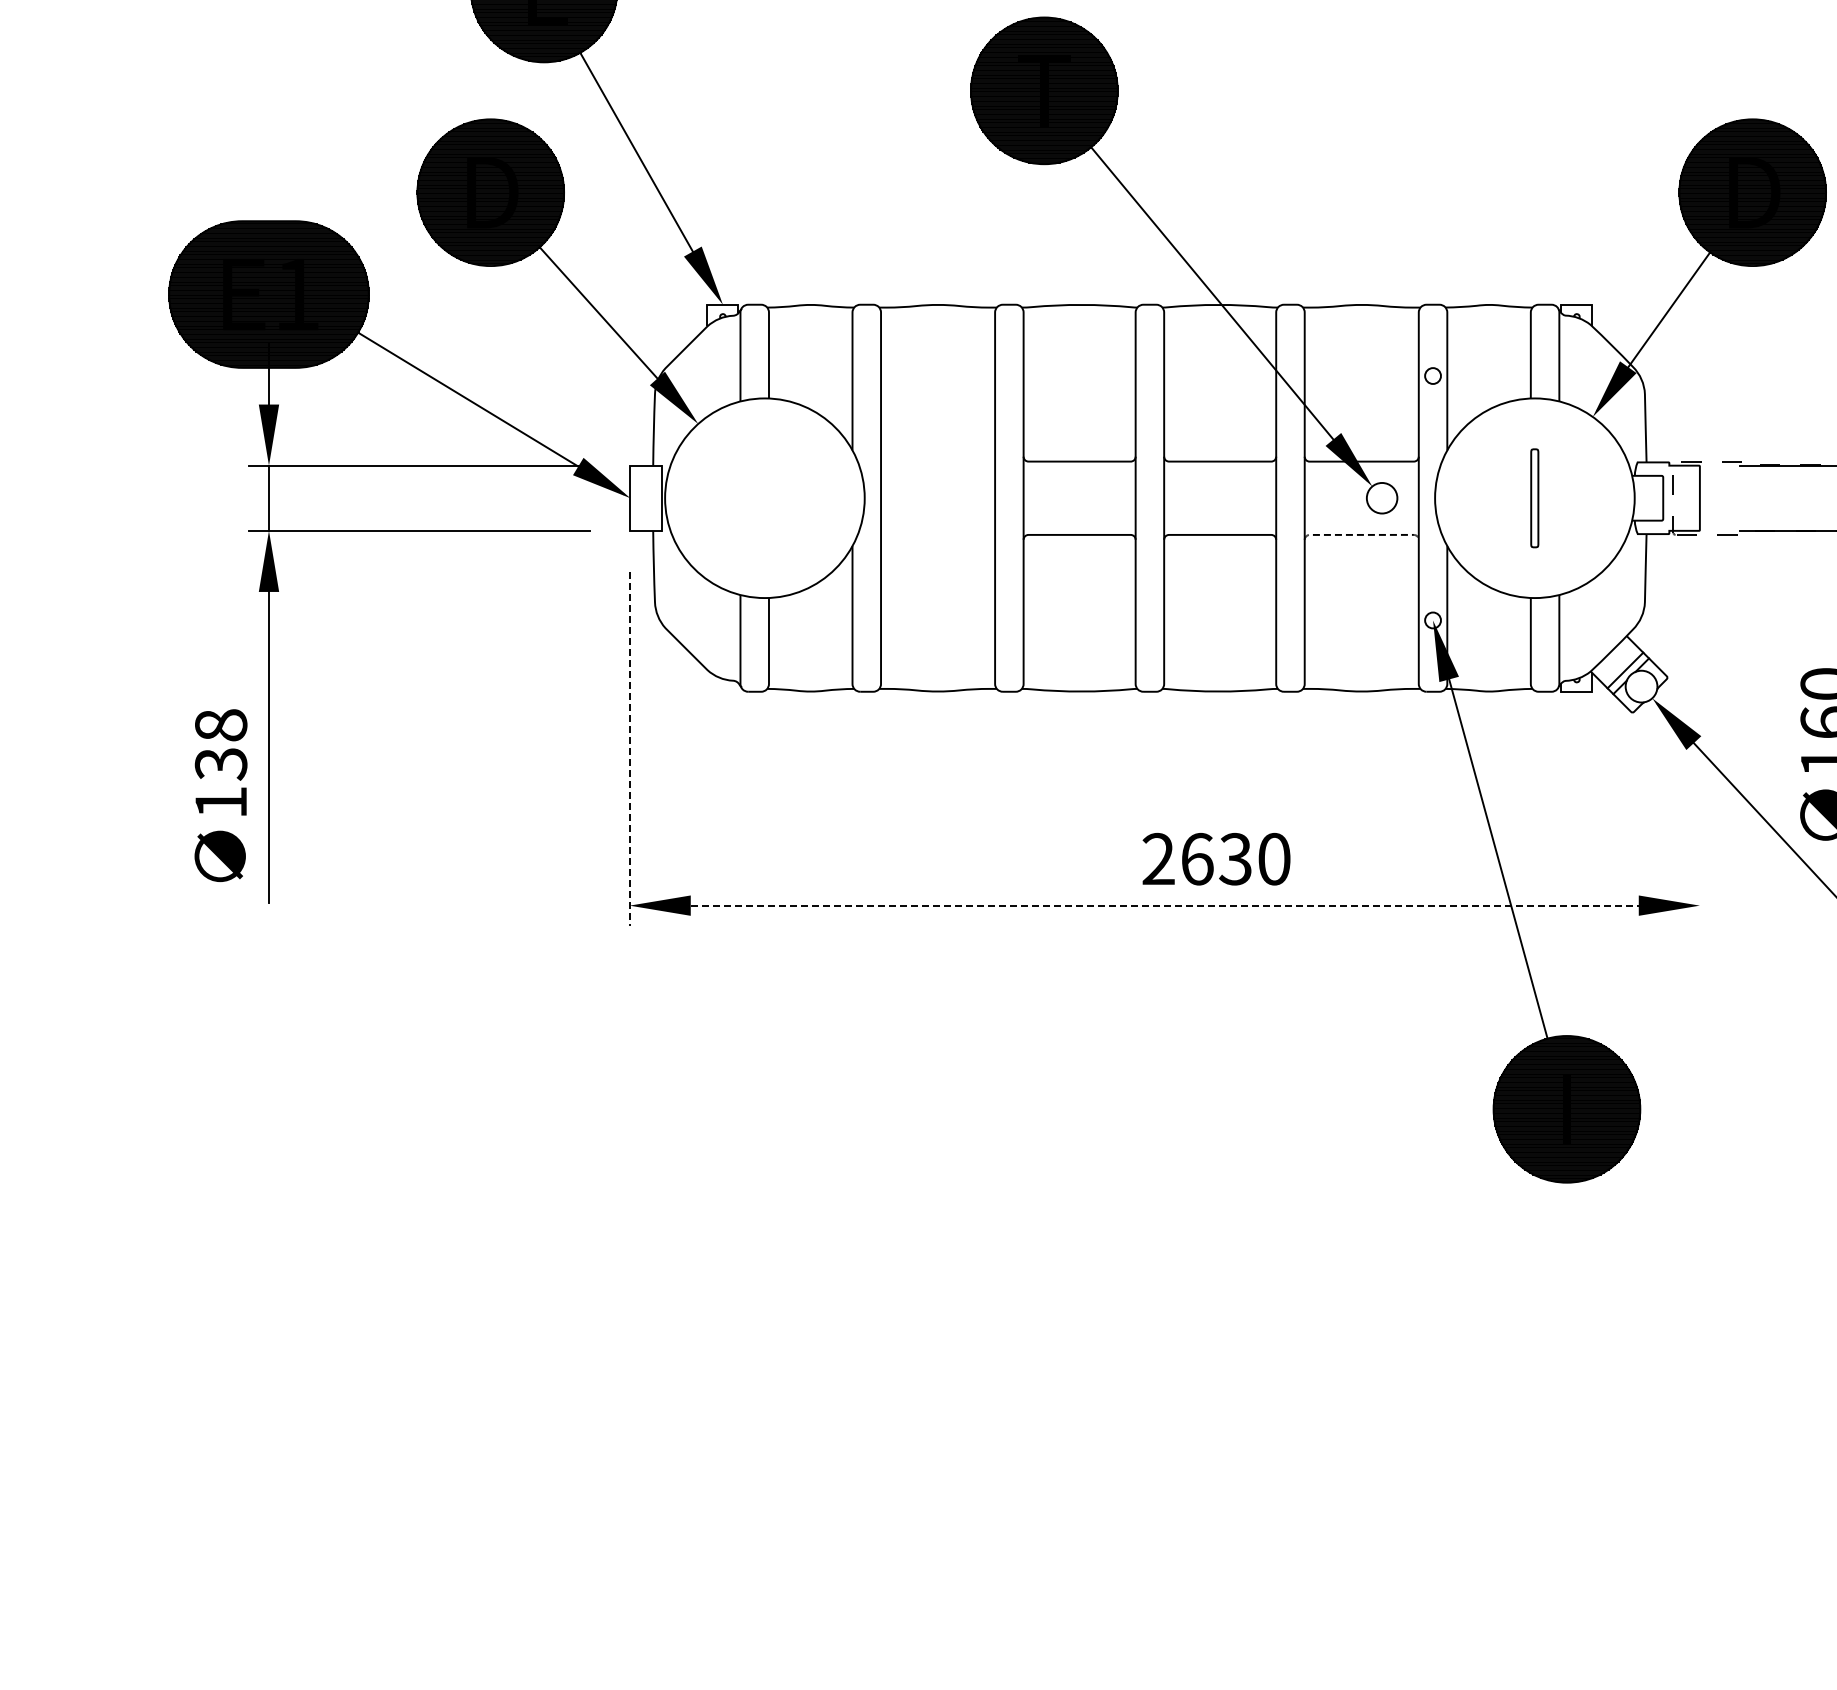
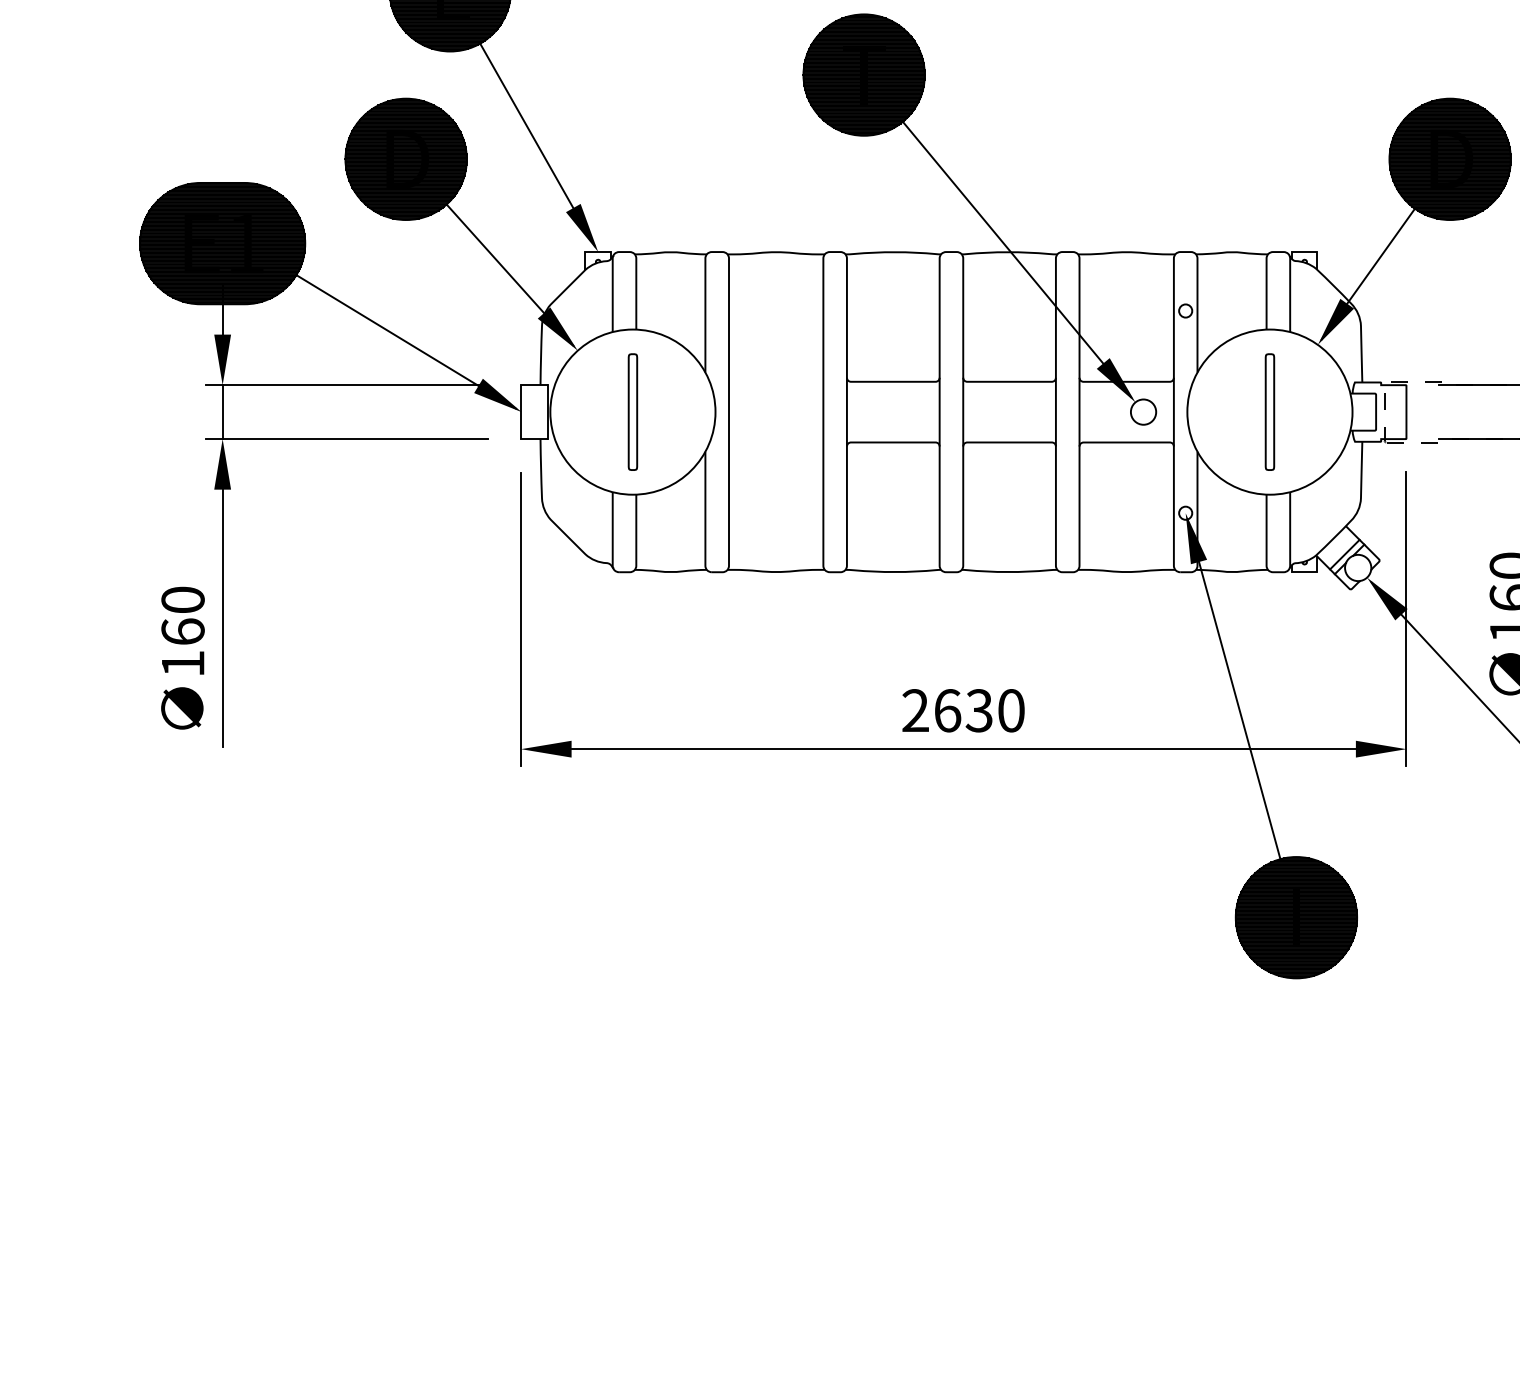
part: (764, 498) -> (632, 412), added
part: (1534, 498) -> (1269, 412), size x1.43
line: (1362, 534) -> (1127, 442), dashed -> solid
text: (220, 744) -> (182, 615), 138 -> 160
line: (1699, 748) -> (1406, 619), added
line: (629, 749) -> (520, 619), dashed -> solid
text: (1216, 859) -> (963, 710), moved
line: (1165, 905) -> (964, 749), dashed -> solid

